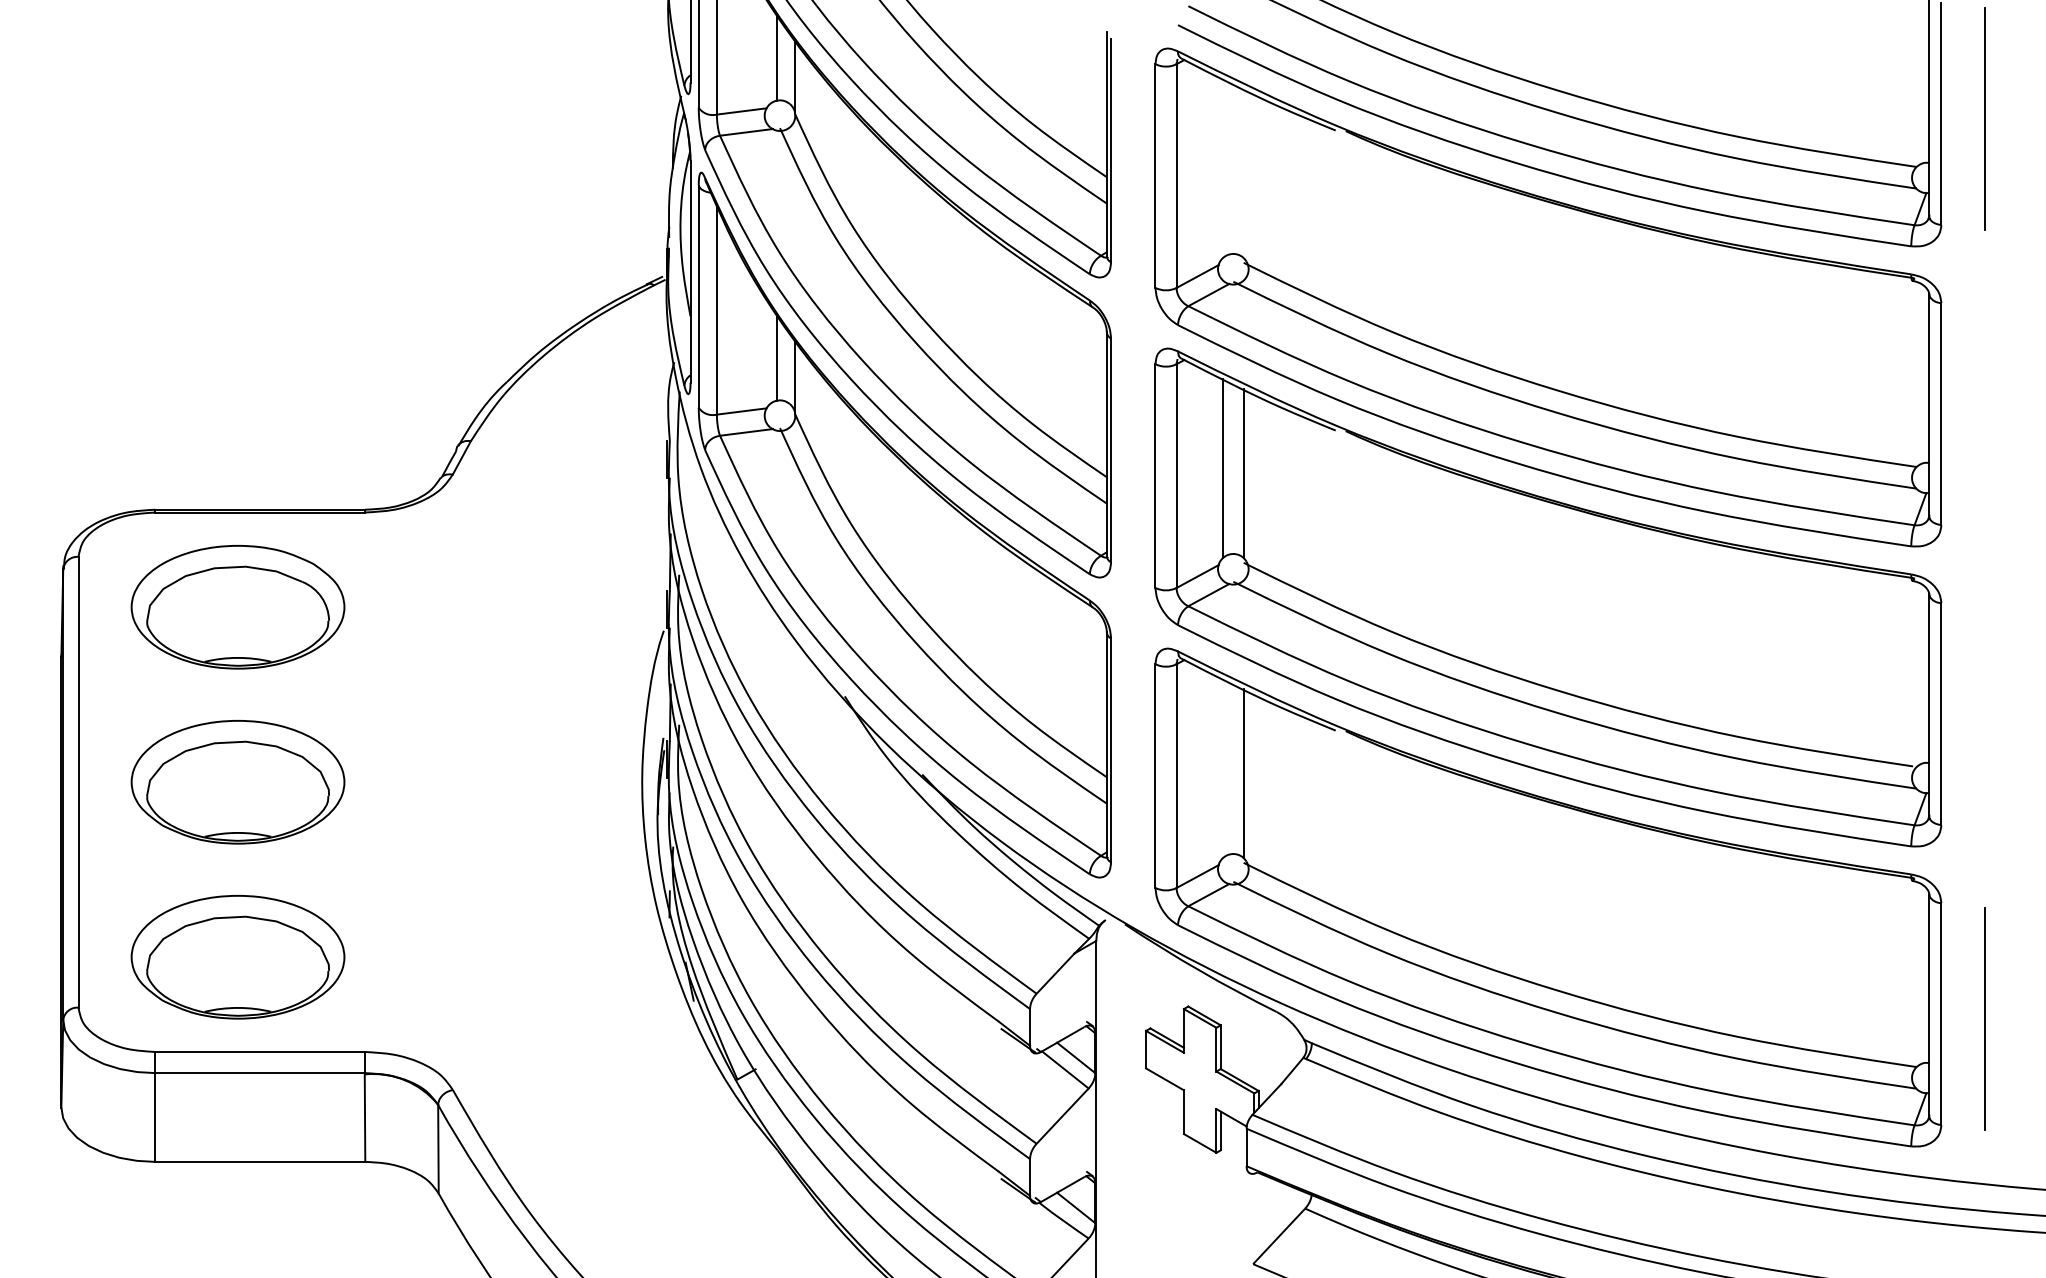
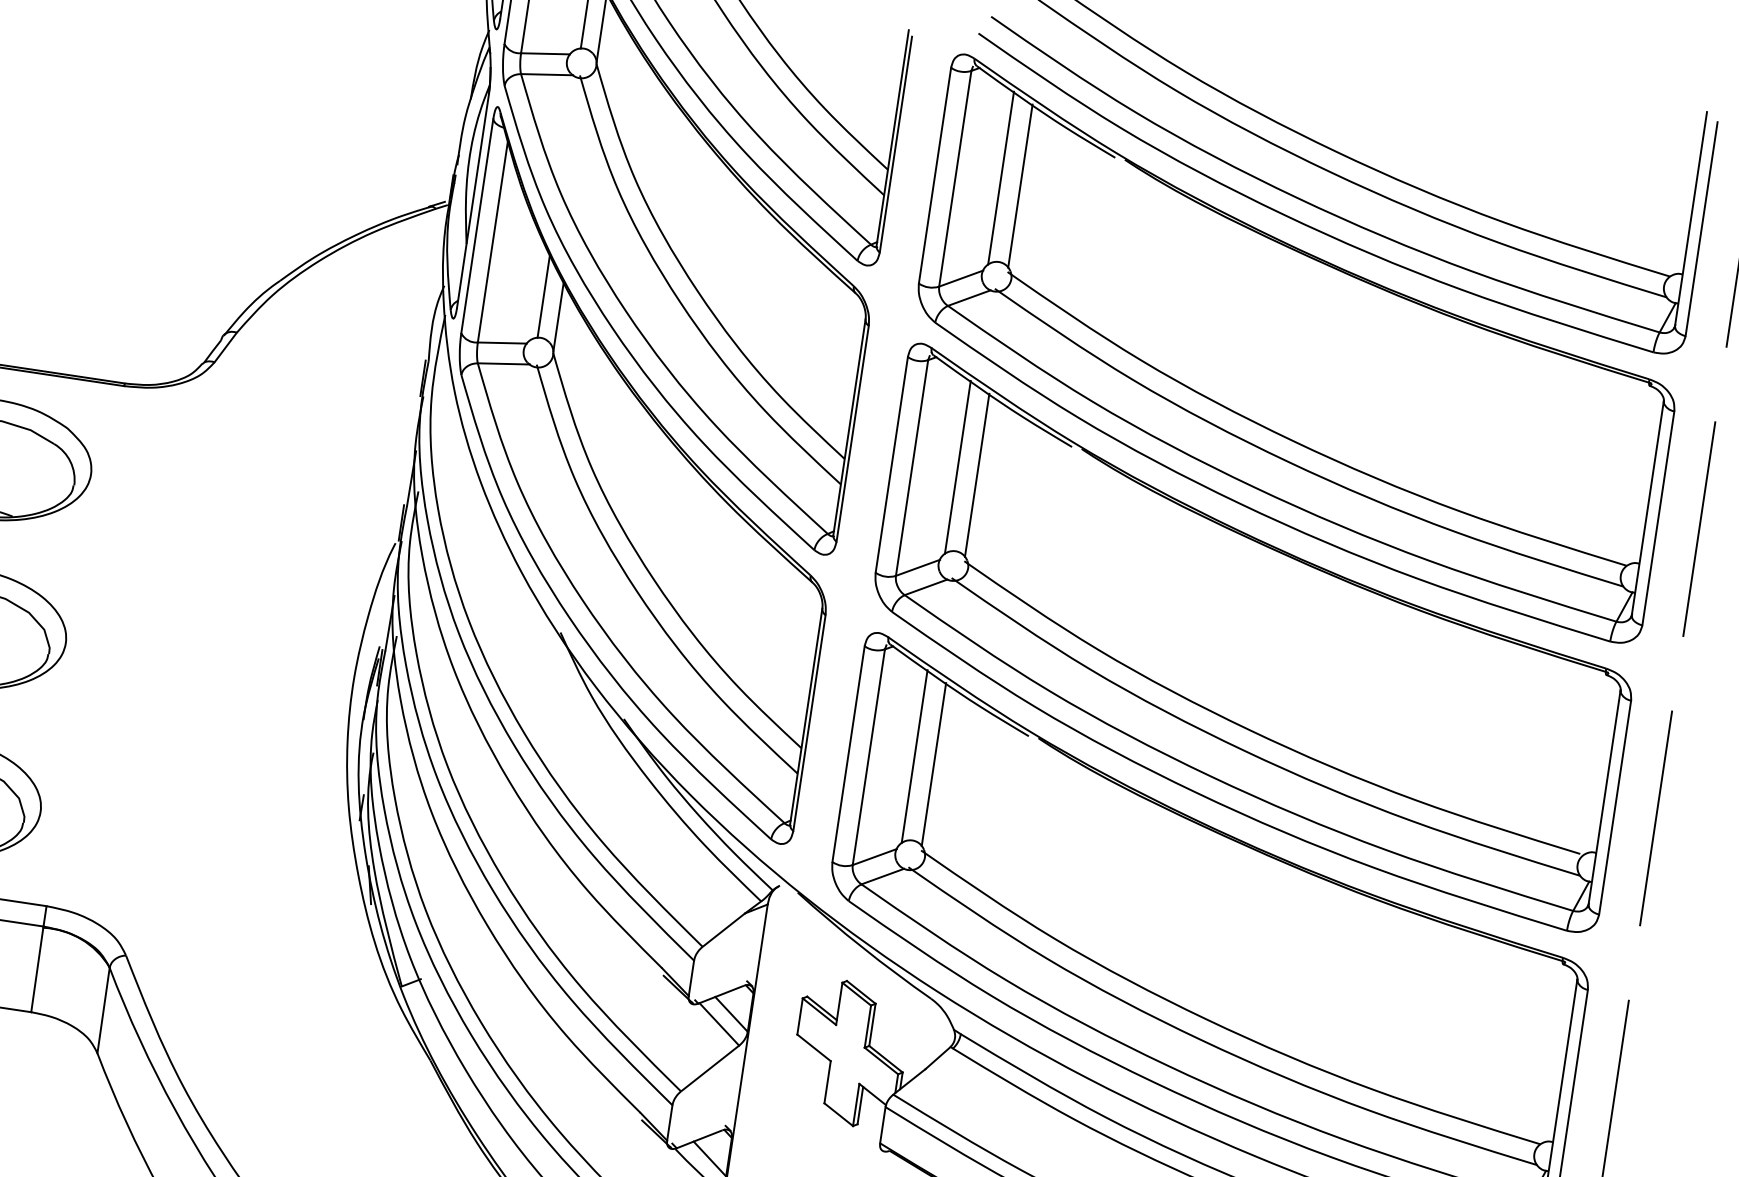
line: (1222, 168) -> (1000, 178), added
line: (1243, 173) -> (1020, 185), added
line: (1984, 418) -> (1699, 528), added
line: (1984, 718) -> (1656, 818), added
line: (1222, 768) -> (914, 756), added

